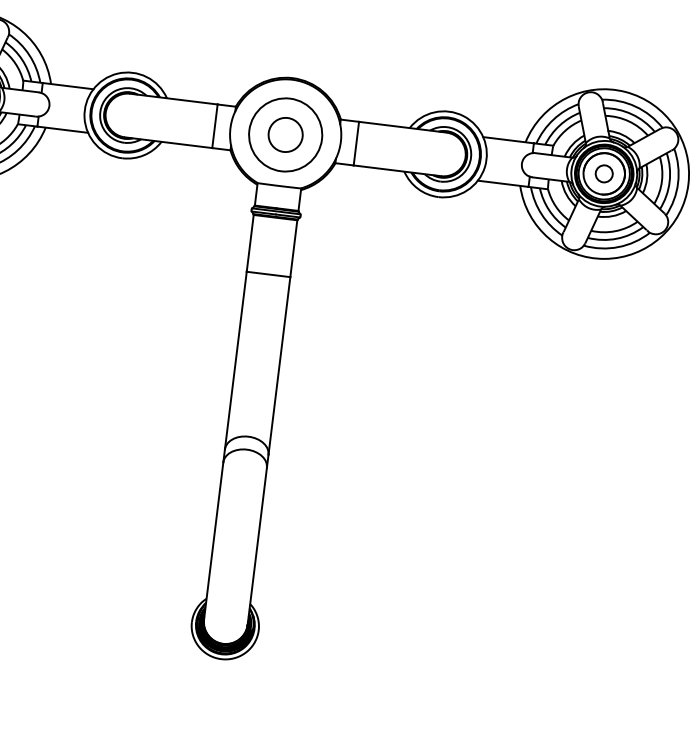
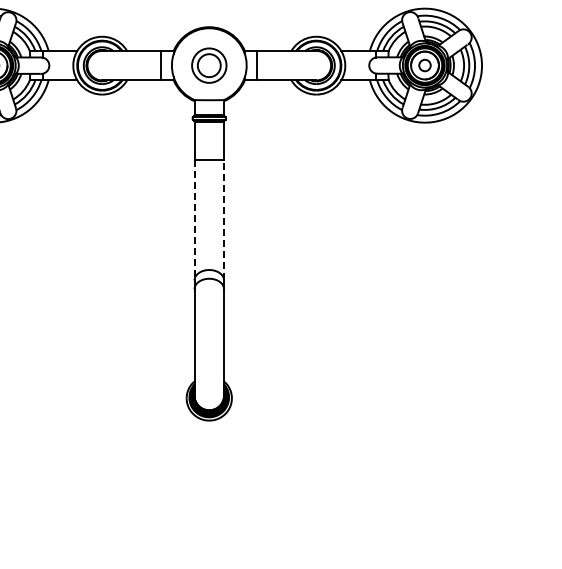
circle: (284, 134) -> (208, 65), size x0.7
line: (235, 360) -> (194, 220), solid -> dashed
line: (280, 364) -> (224, 219), solid -> dashed

